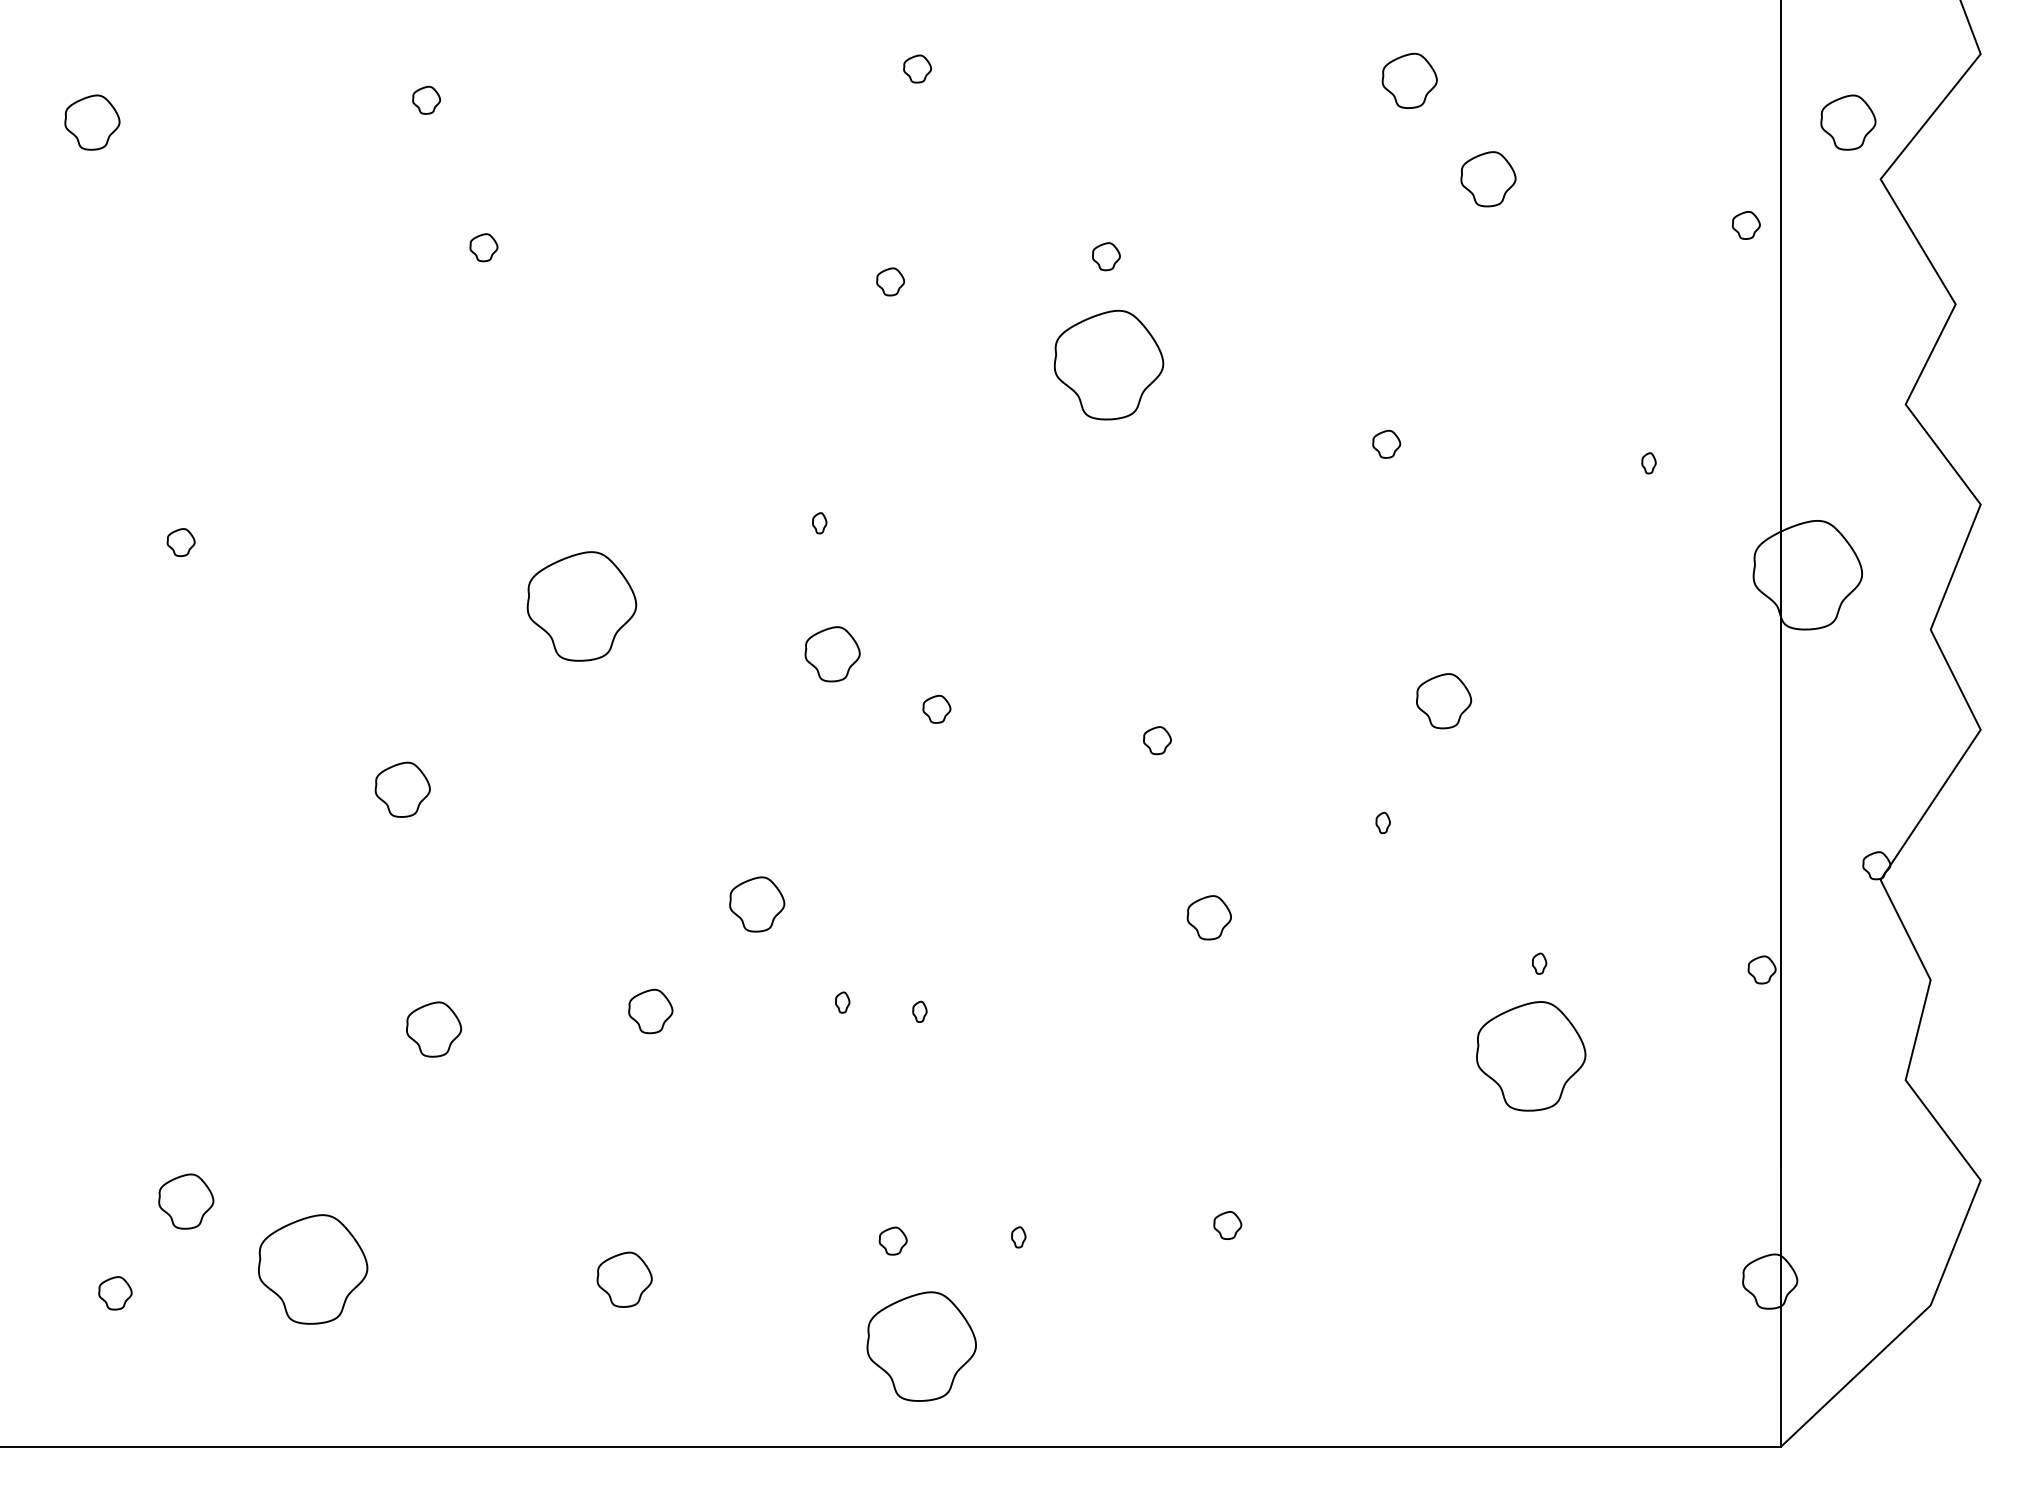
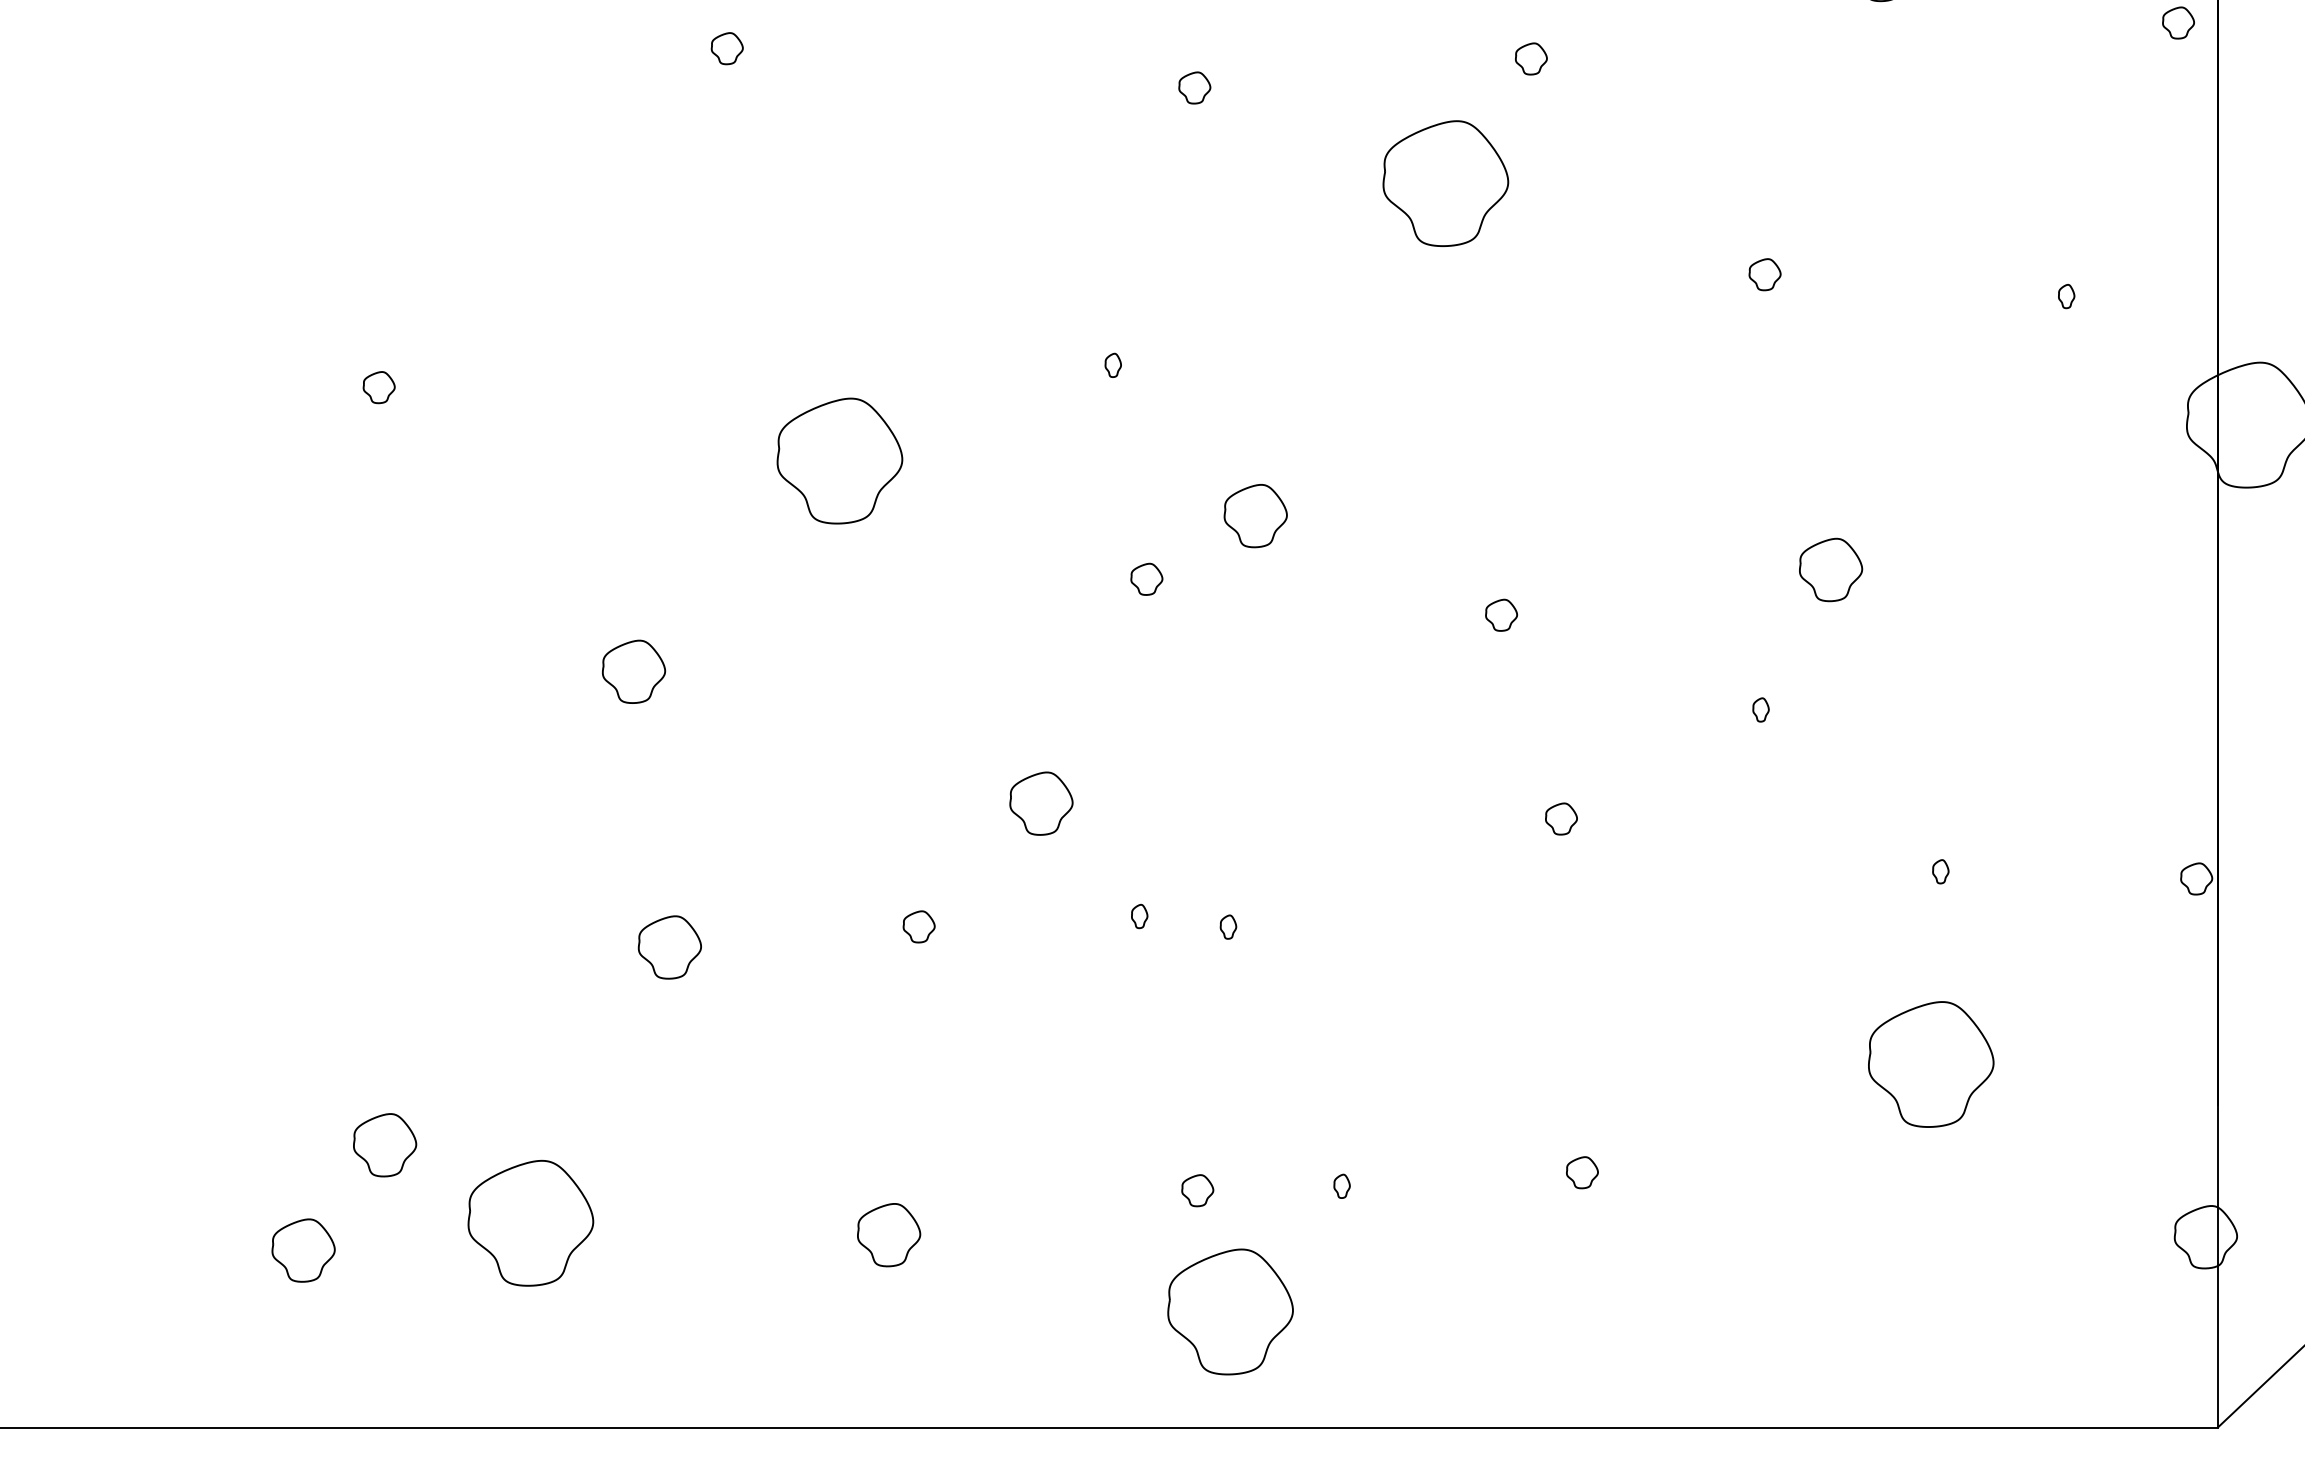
part: (1106, 256) -> (1531, 58), moved
part: (832, 654) -> (1255, 516), moved
part: (936, 708) -> (1146, 578), moved
part: (1209, 917) -> (1561, 818), size x0.62
part: (650, 1011) -> (918, 926), size x0.62
part: (1531, 1056) -> (1931, 1064), moved
part: (115, 1293) -> (303, 1250), size x1.67

